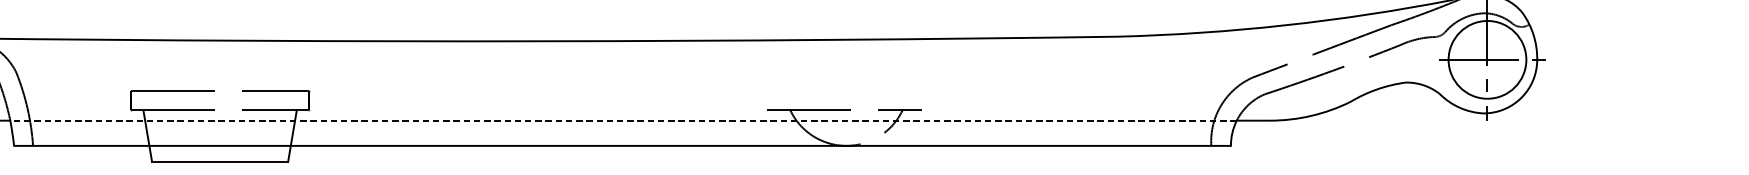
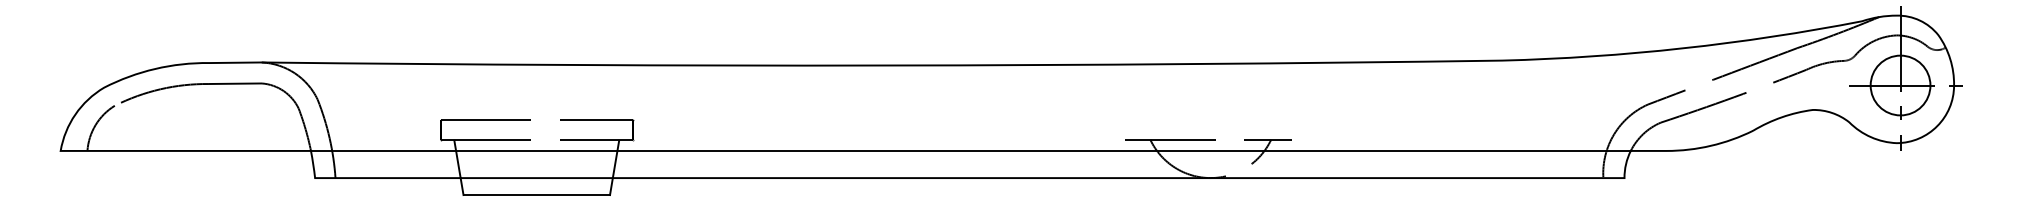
circle: (1487, 59) -> (1900, 85), size x0.71
line: (623, 120) -> (970, 150), dashed -> solid

